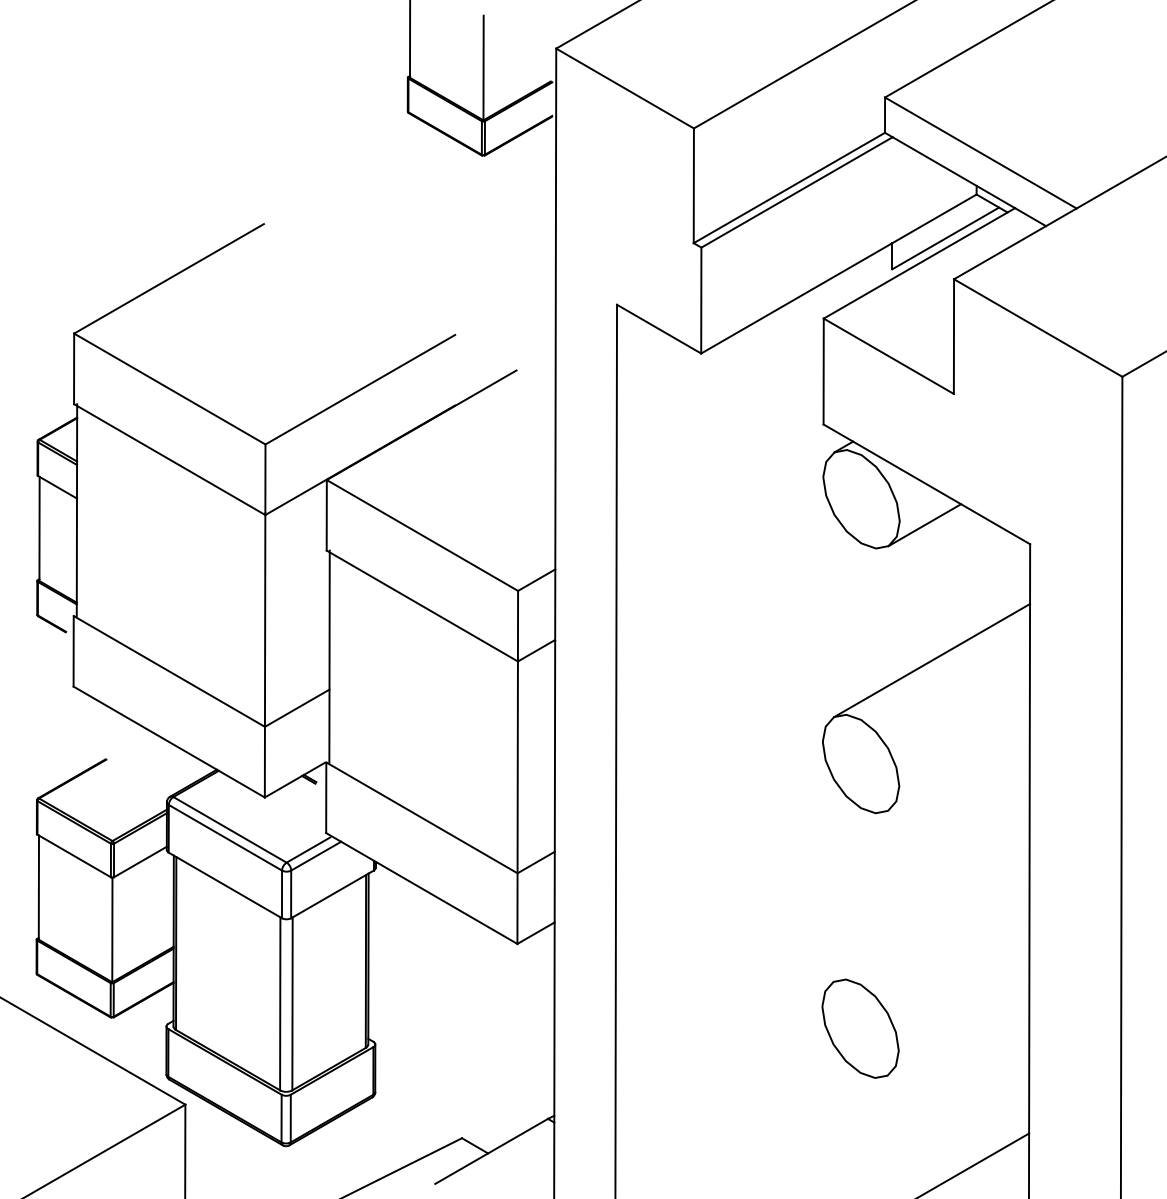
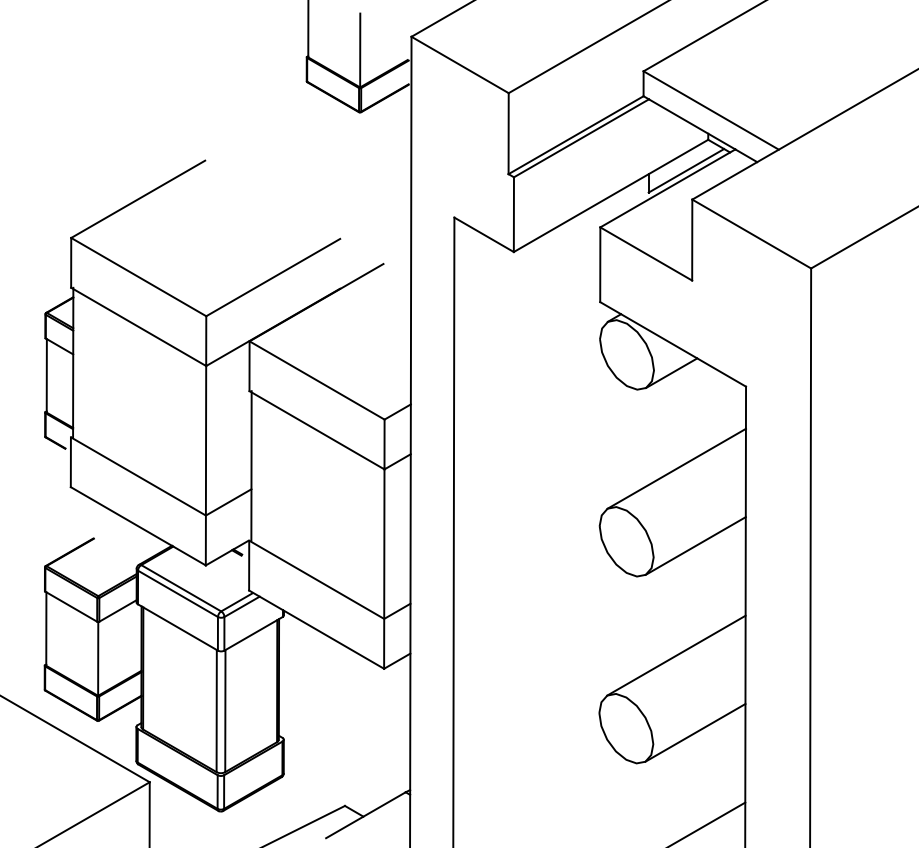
line: (958, 769) -> (695, 545), added
line: (931, 925) -> (676, 655), added
line: (958, 1034) -> (695, 732), added

